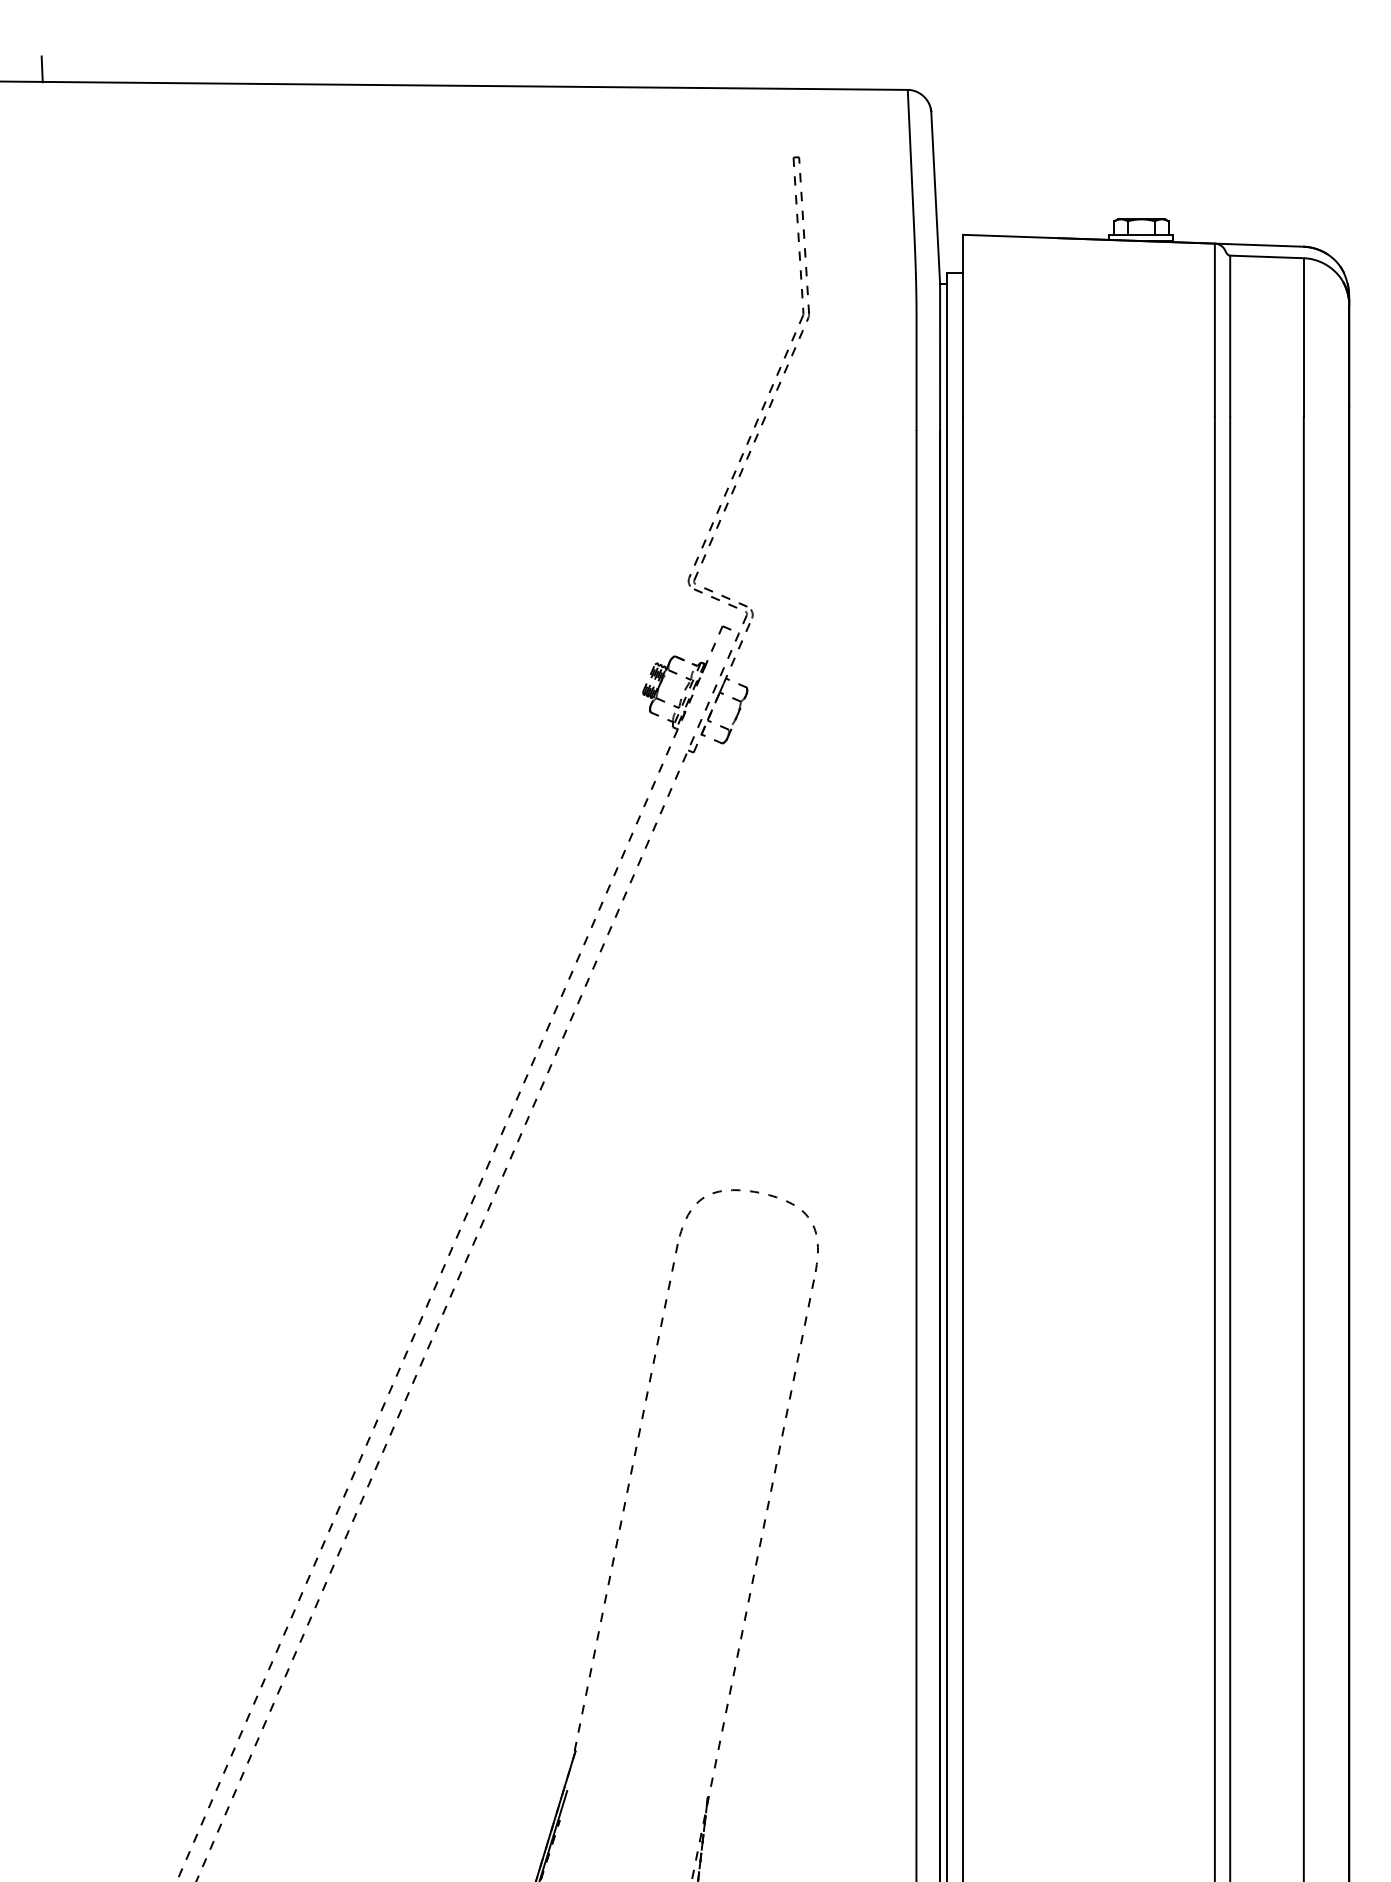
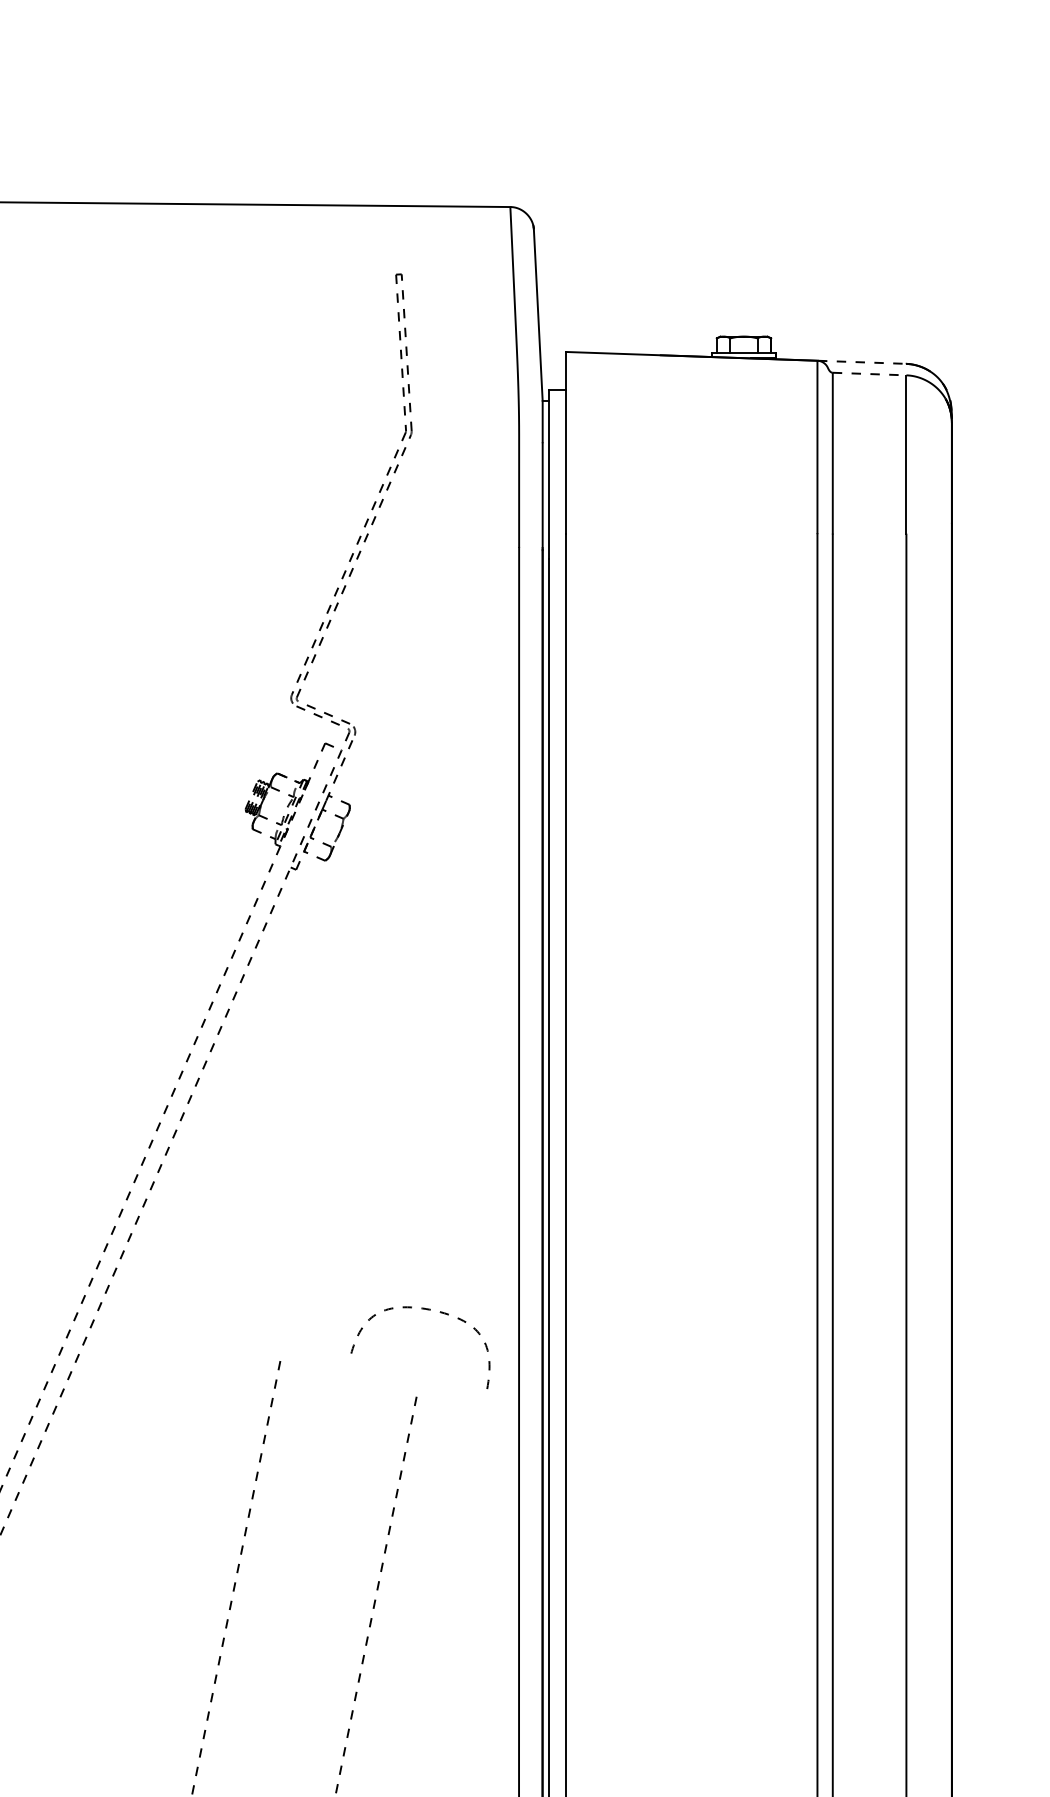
line: (1259, 245) -> (862, 362), solid -> dashed
line: (1267, 256) -> (870, 373), solid -> dashed
curve: (756, 1193) -> (428, 1310), moved

